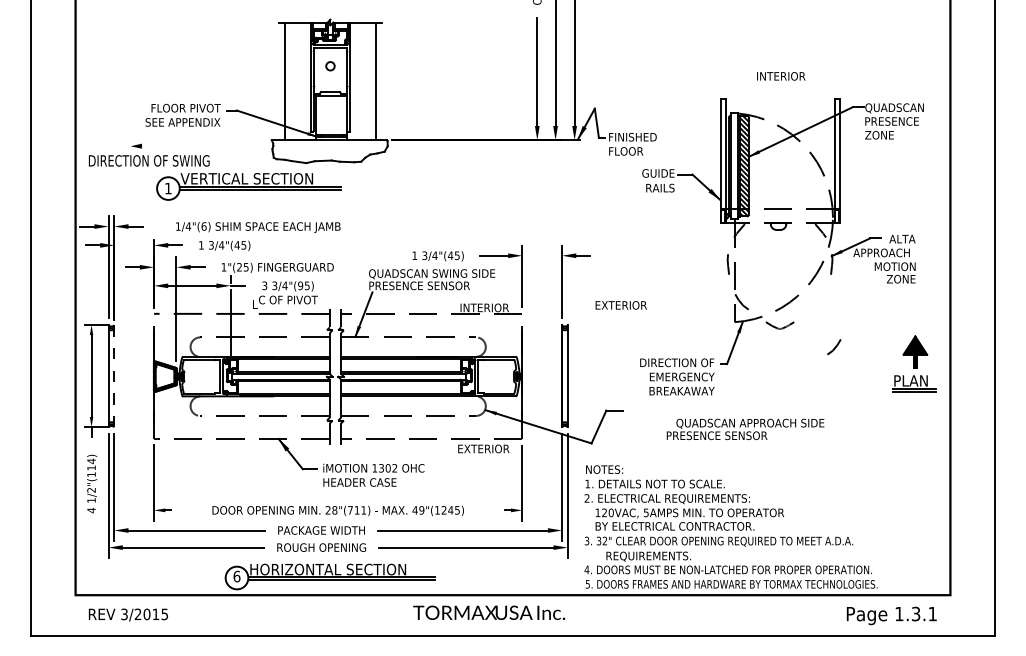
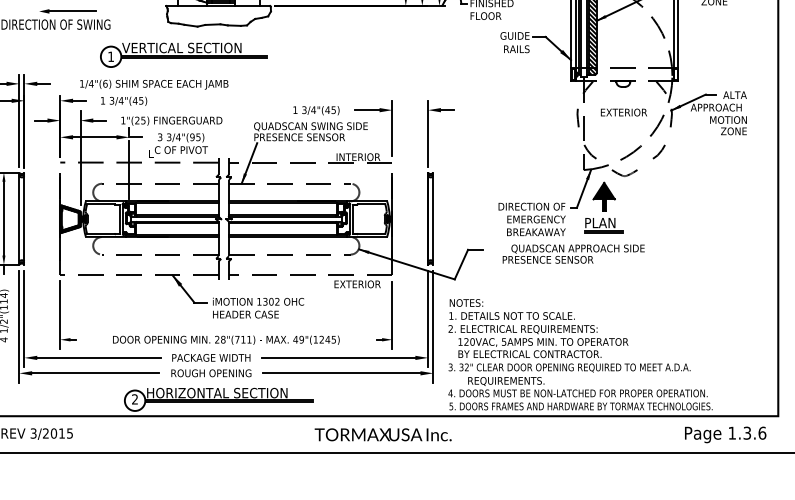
line: (167, 146) -> (72, 11), added
part: (248, 186) -> (183, 54), moved
text: (620, 305) -> (623, 112), moved
part: (834, 347) -> (659, 152), moved
part: (914, 363) -> (603, 207), moved
line: (114, 376) -> (24, 219), dashed -> solid
text: (745, 429) -> (573, 254), moved
text: (236, 576) -> (134, 399), 6 -> 2
text: (489, 612) -> (383, 434), moved
text: (932, 613) -> (762, 432), 1.3.1 -> 1.3.6

